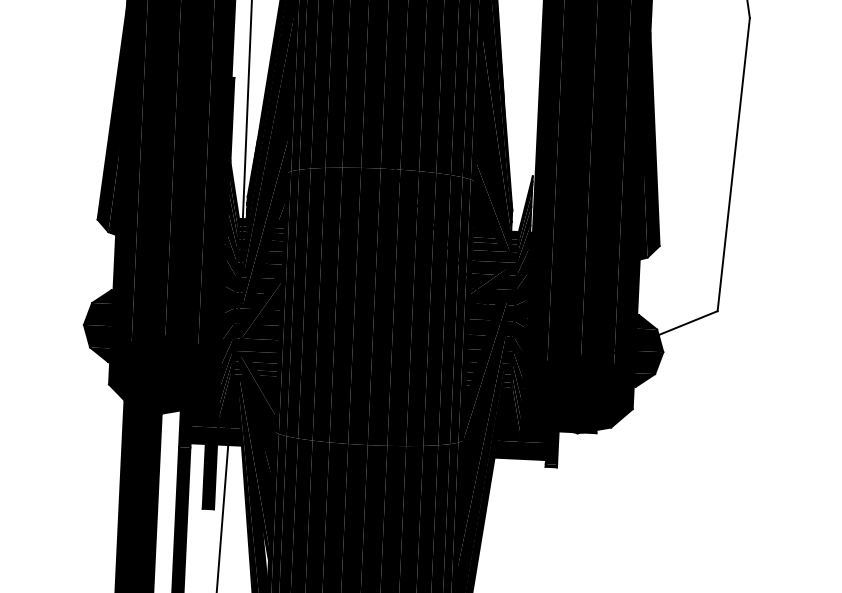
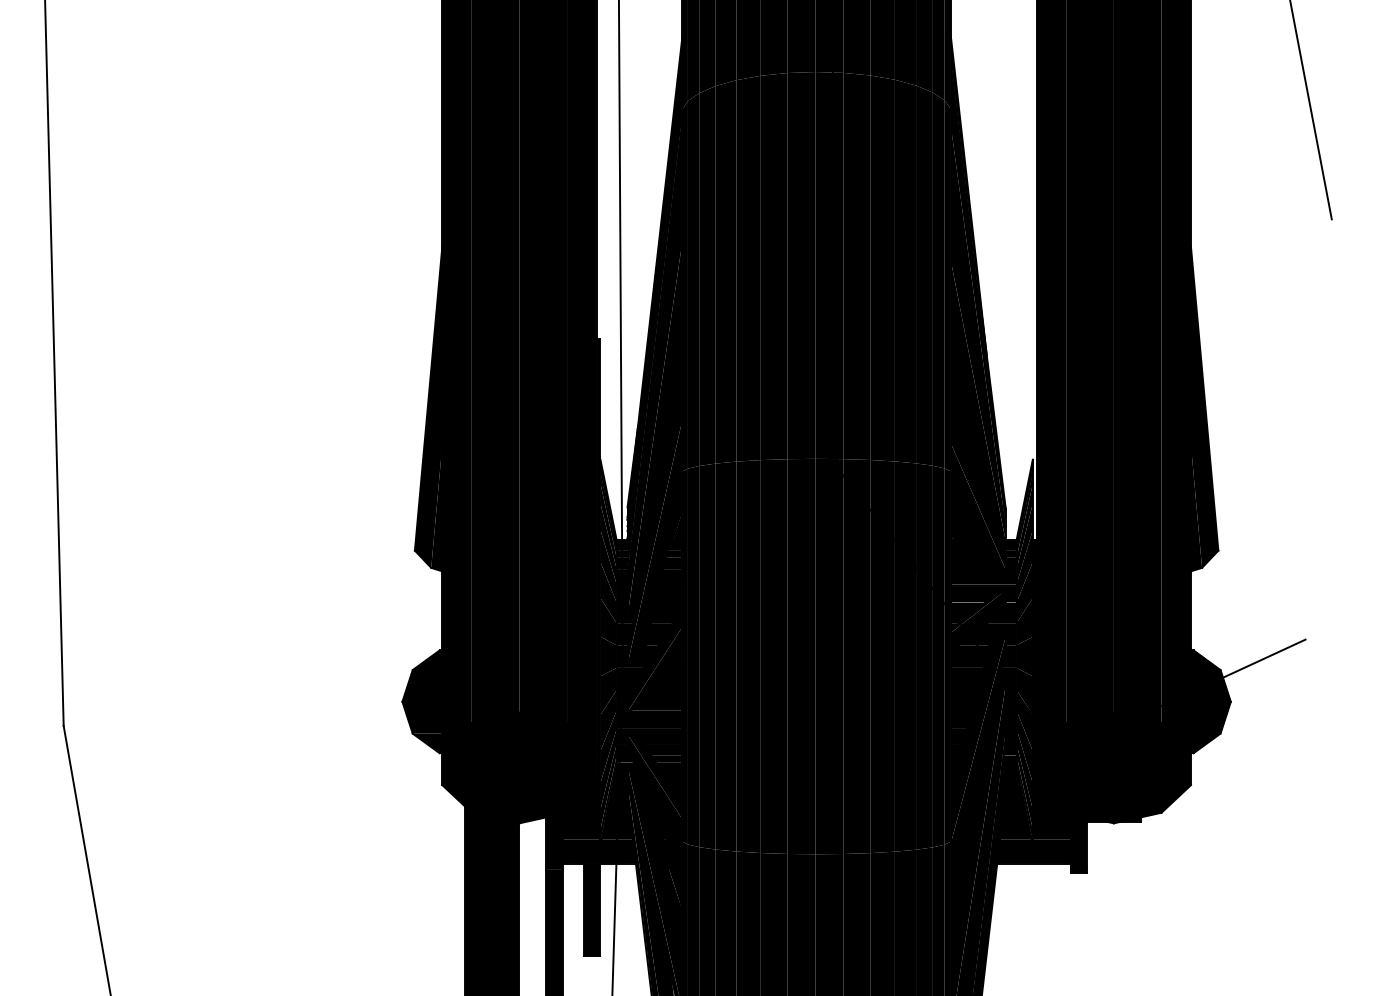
line: (733, 164) -> (1318, 429), removed

